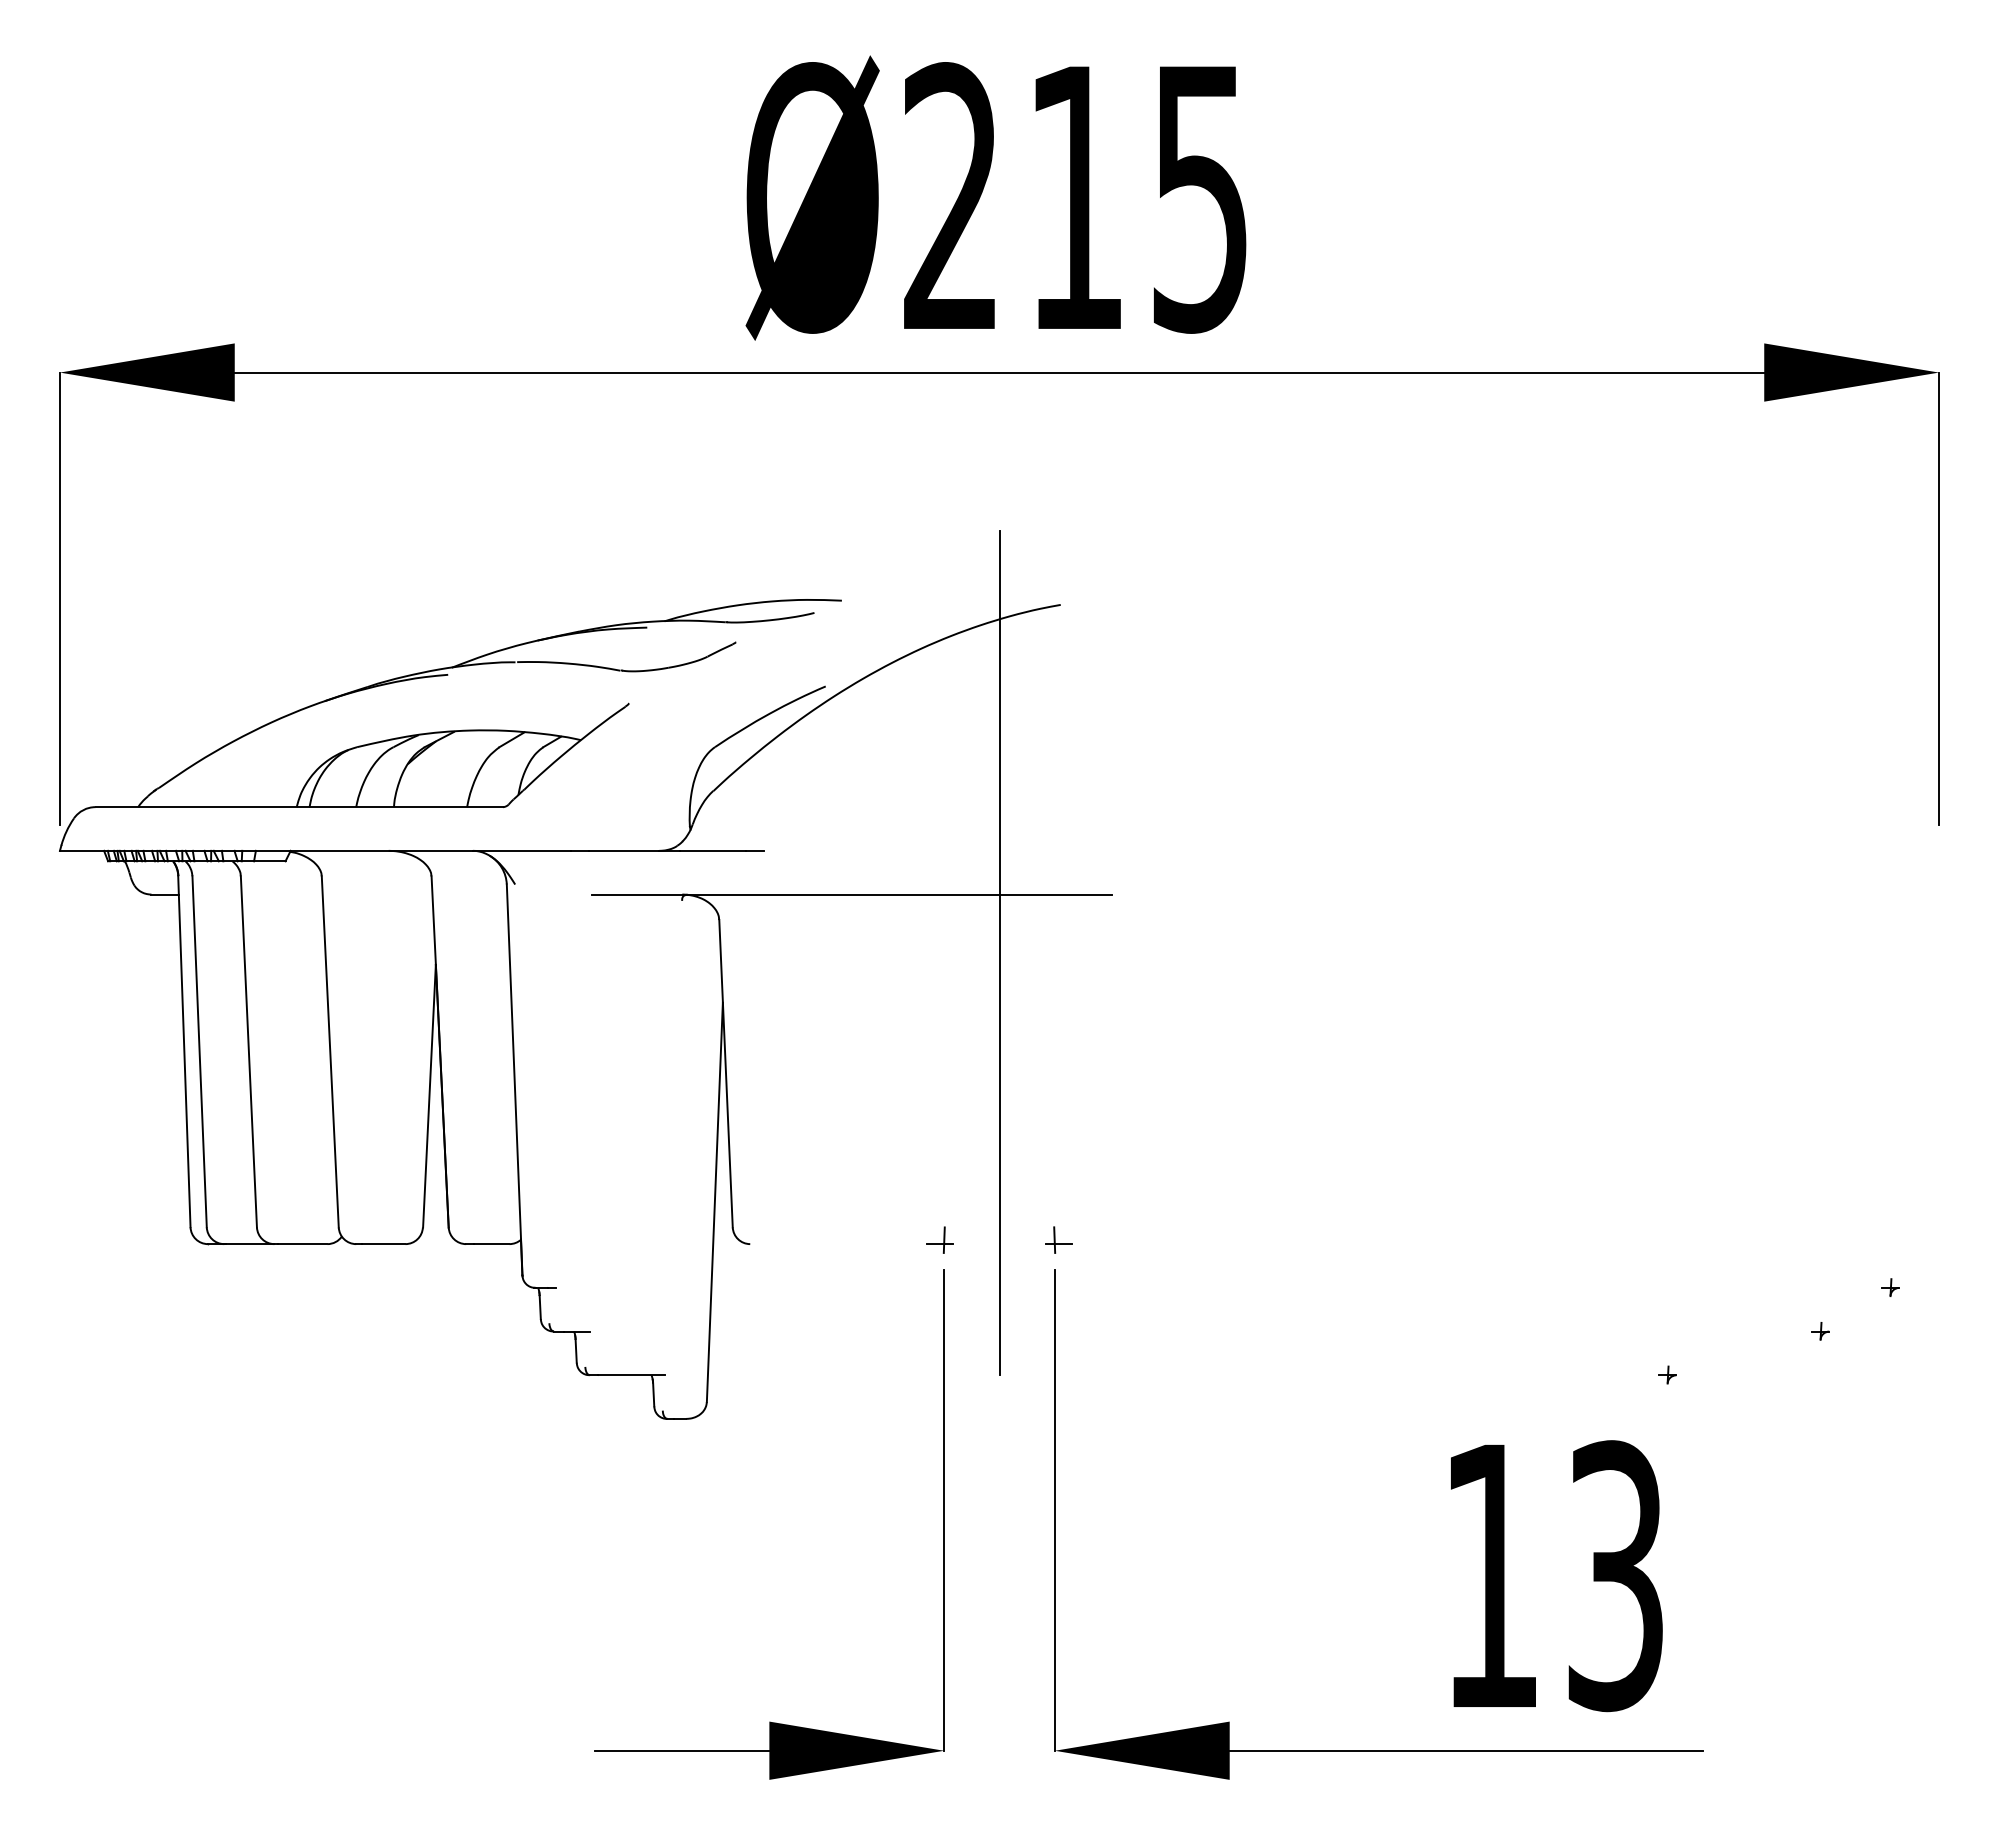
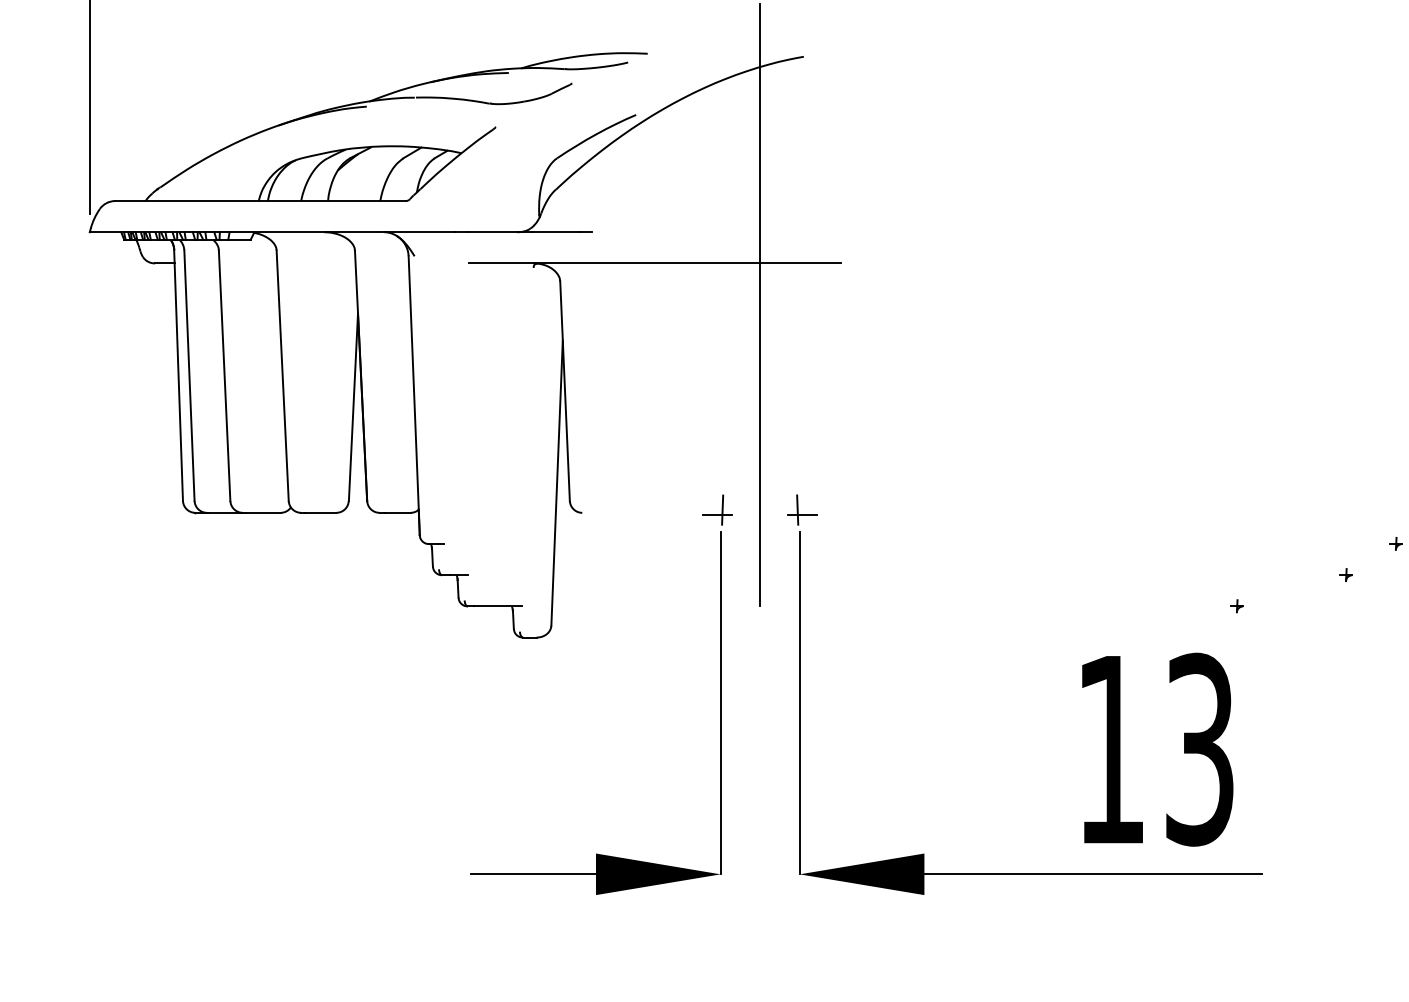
part: (939, 1239) -> (717, 509), size x1.6
part: (1058, 1239) -> (802, 509), size x1.6

